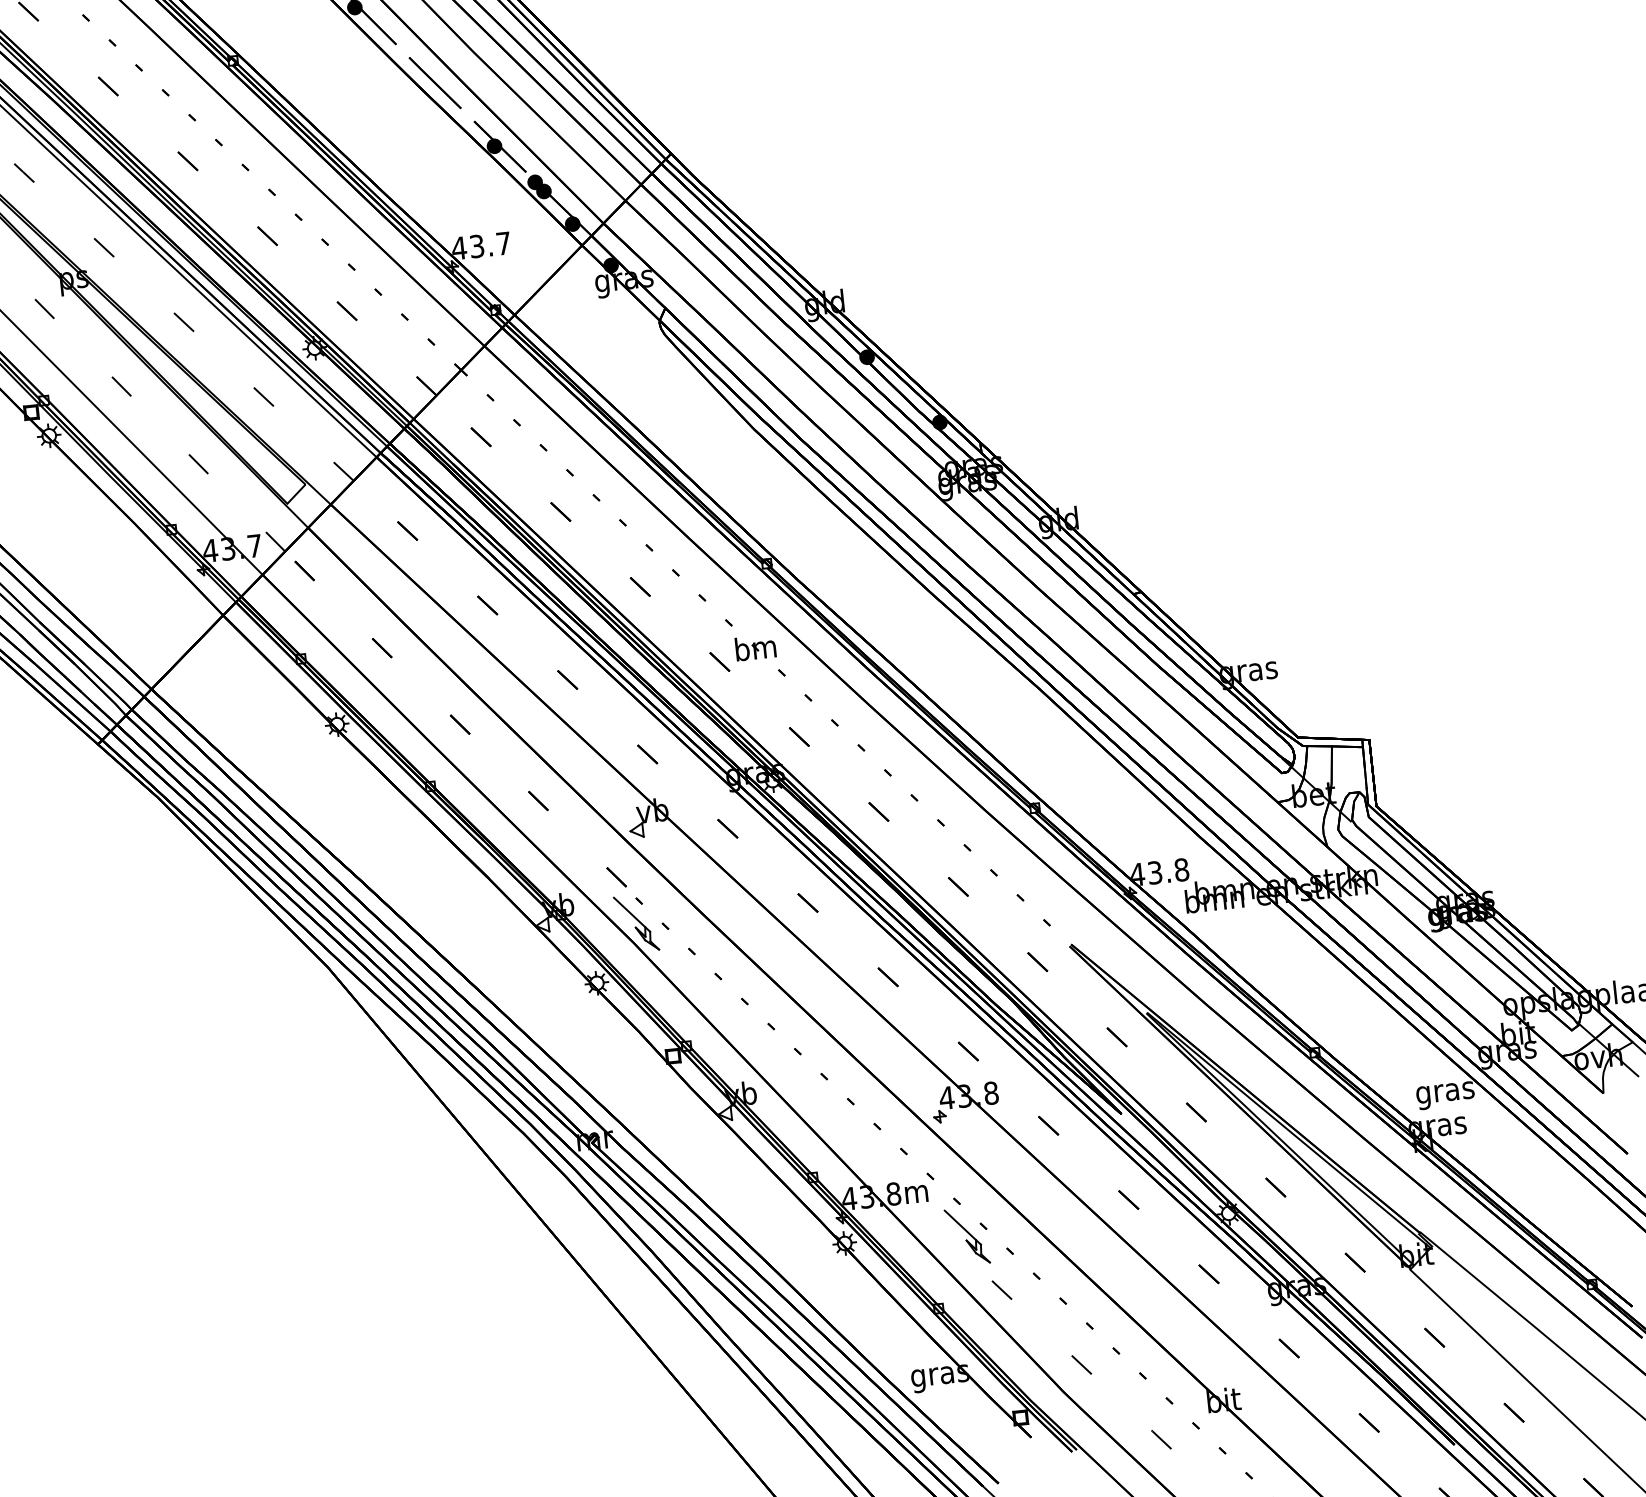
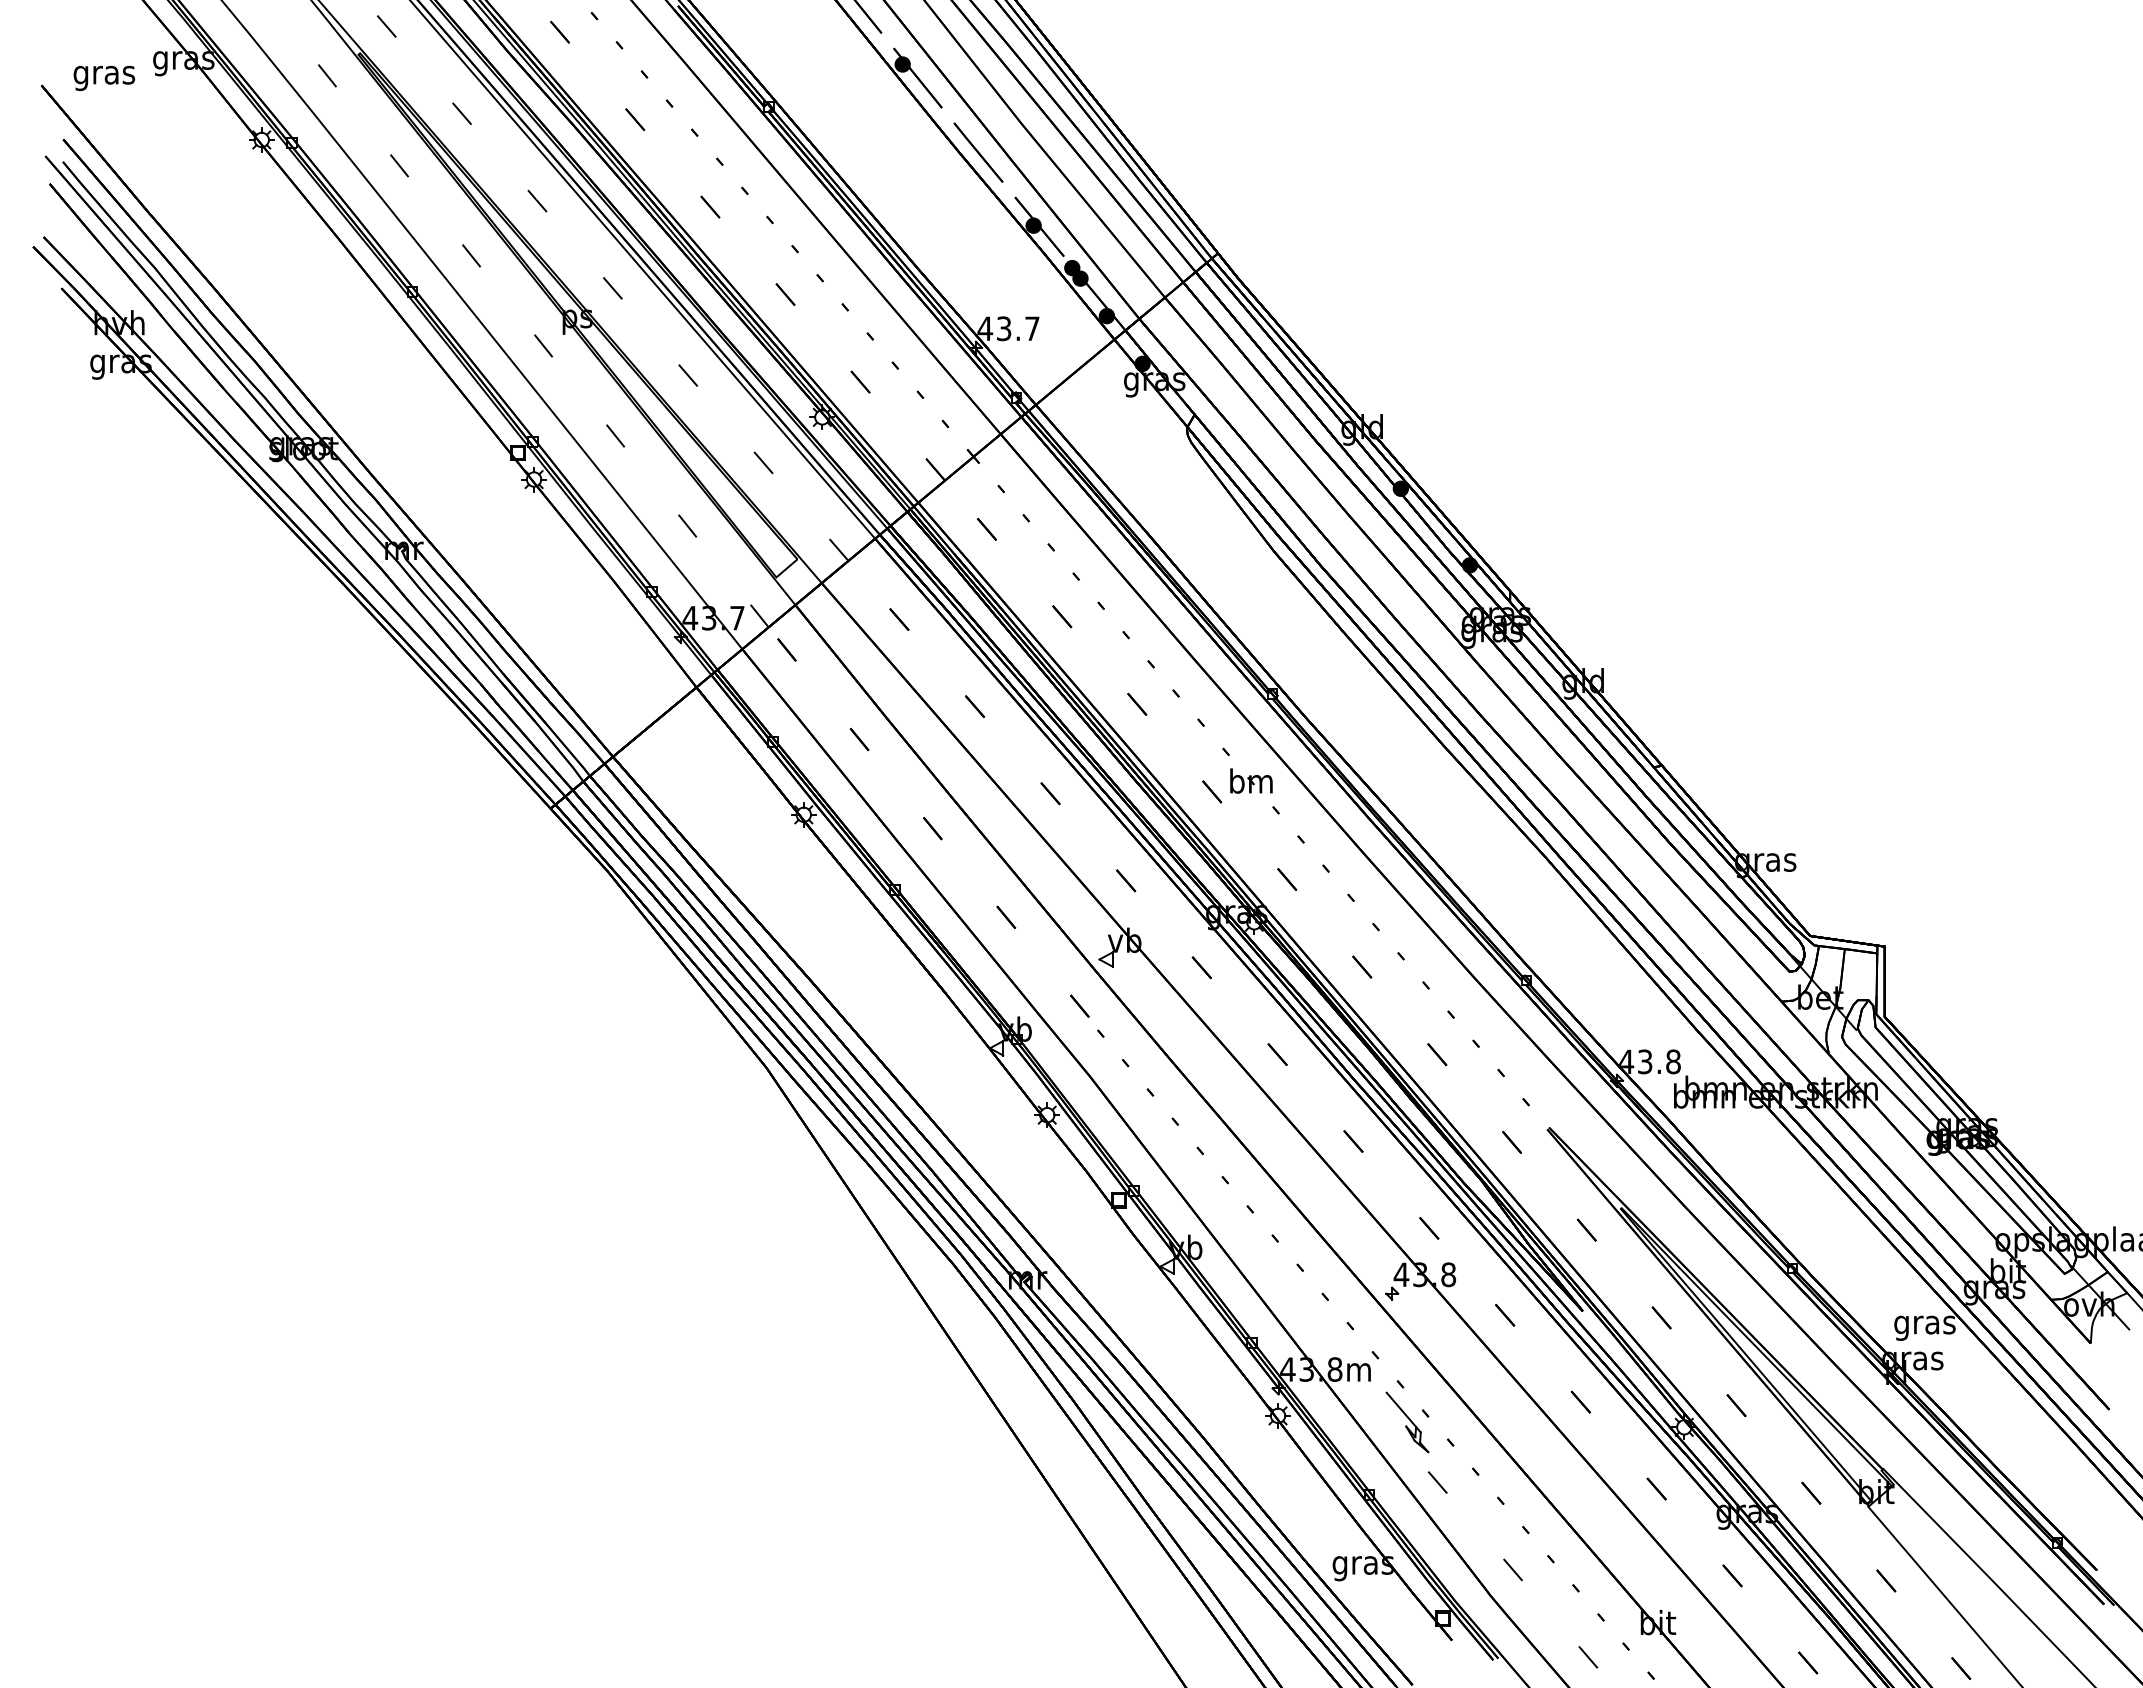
part: (636, 923) -> (1095, 1056), removed

